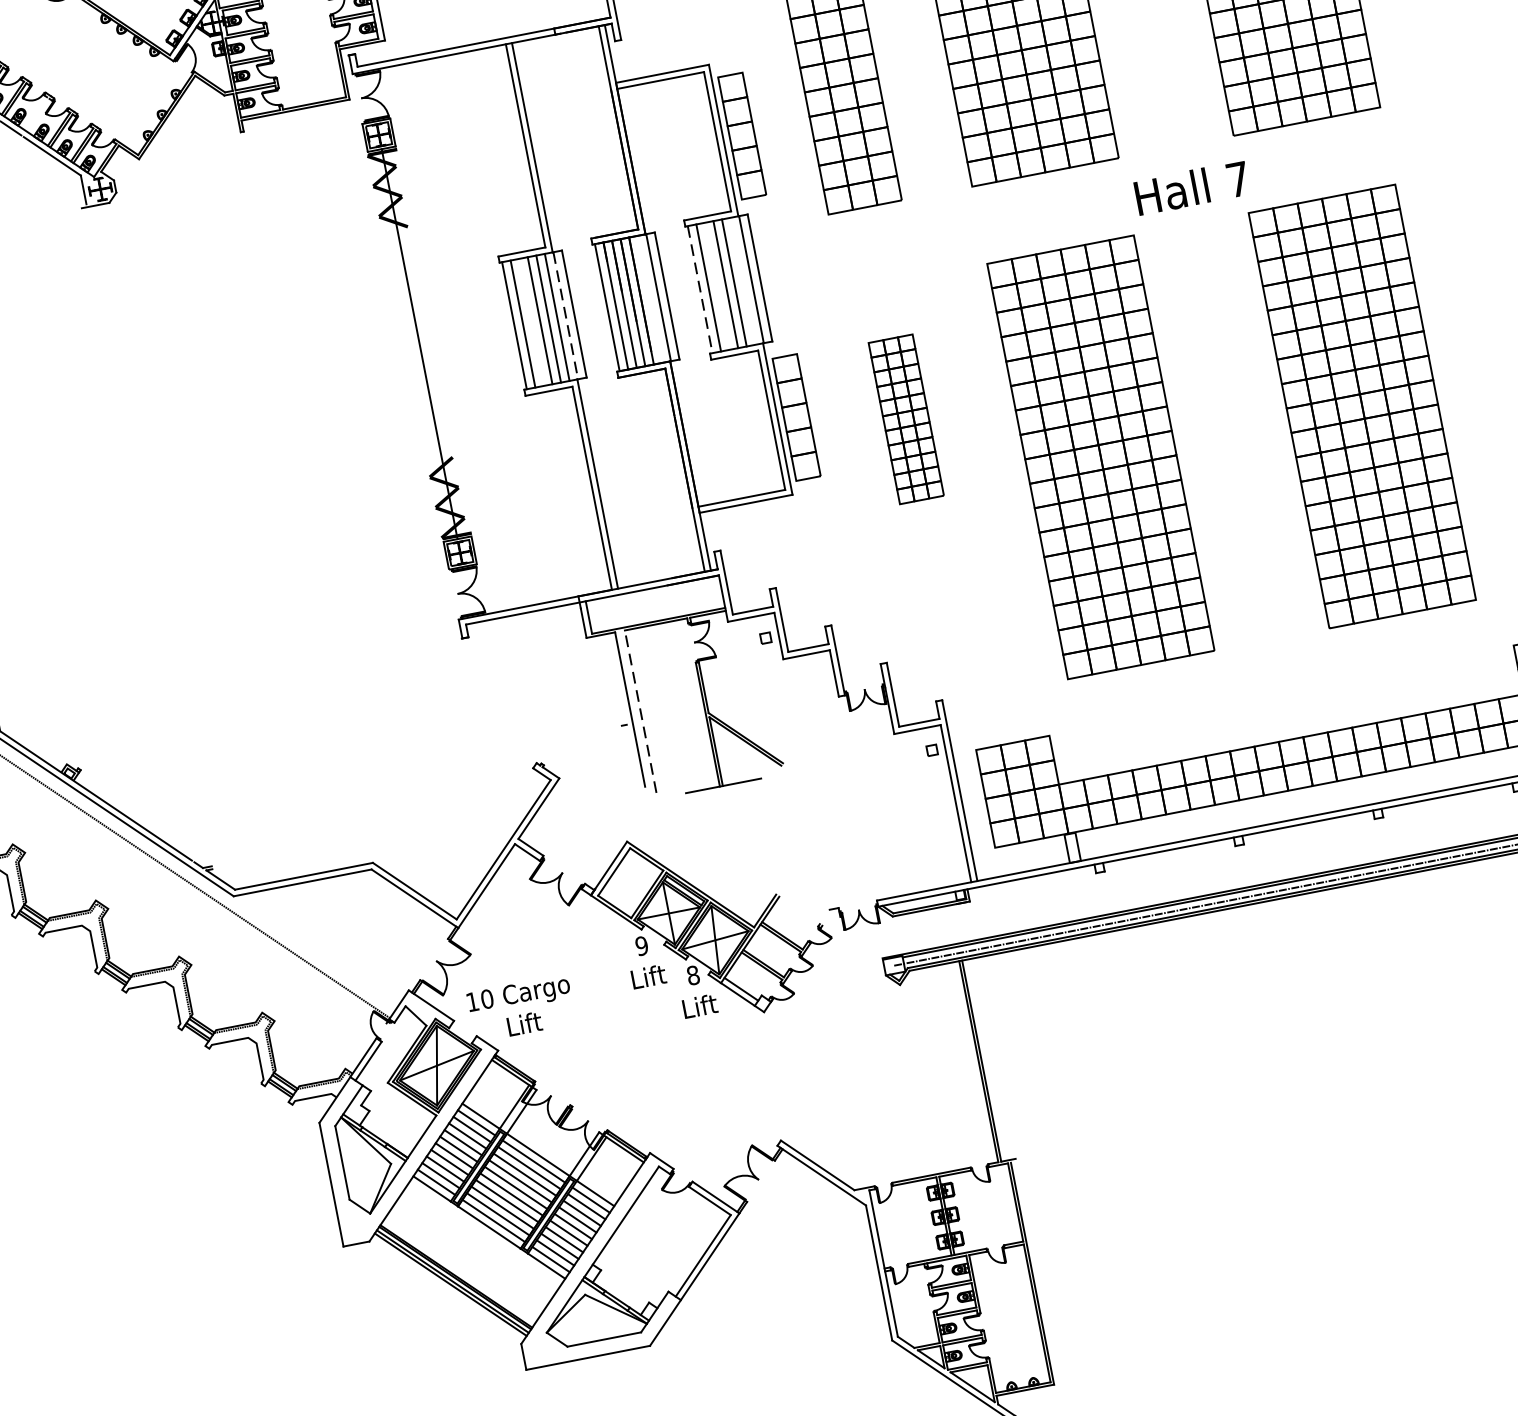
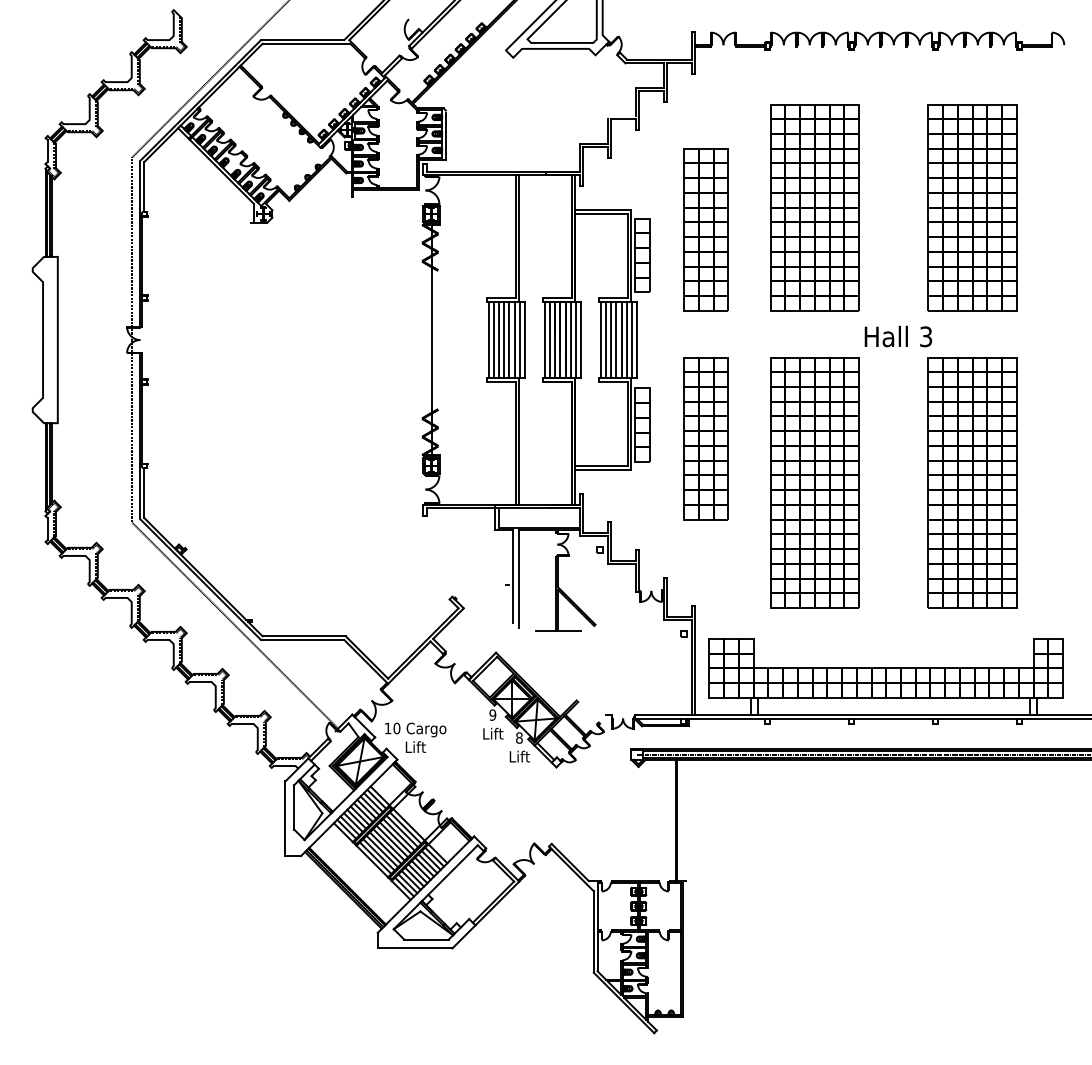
text: (1238, 178) -> (926, 336), 7 -> 3
line: (742, 280) -> (626, 339), added
line: (717, 285) -> (611, 339), added
line: (699, 290) -> (600, 340), dashed -> solid
line: (649, 298) -> (570, 339), added
line: (565, 316) -> (519, 340), dashed -> solid
line: (531, 321) -> (499, 339), added
part: (905, 419) -> (705, 438), size x1.67
line: (640, 711) -> (518, 578), dashed -> solid

